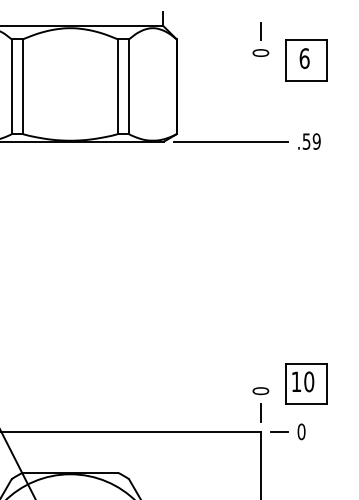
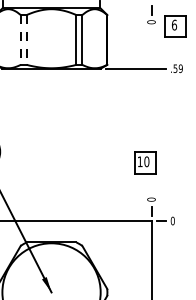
line: (11, 85) -> (20, 39), solid -> dashed
line: (22, 85) -> (26, 39), solid -> dashed
part: (306, 383) -> (145, 162), moved

